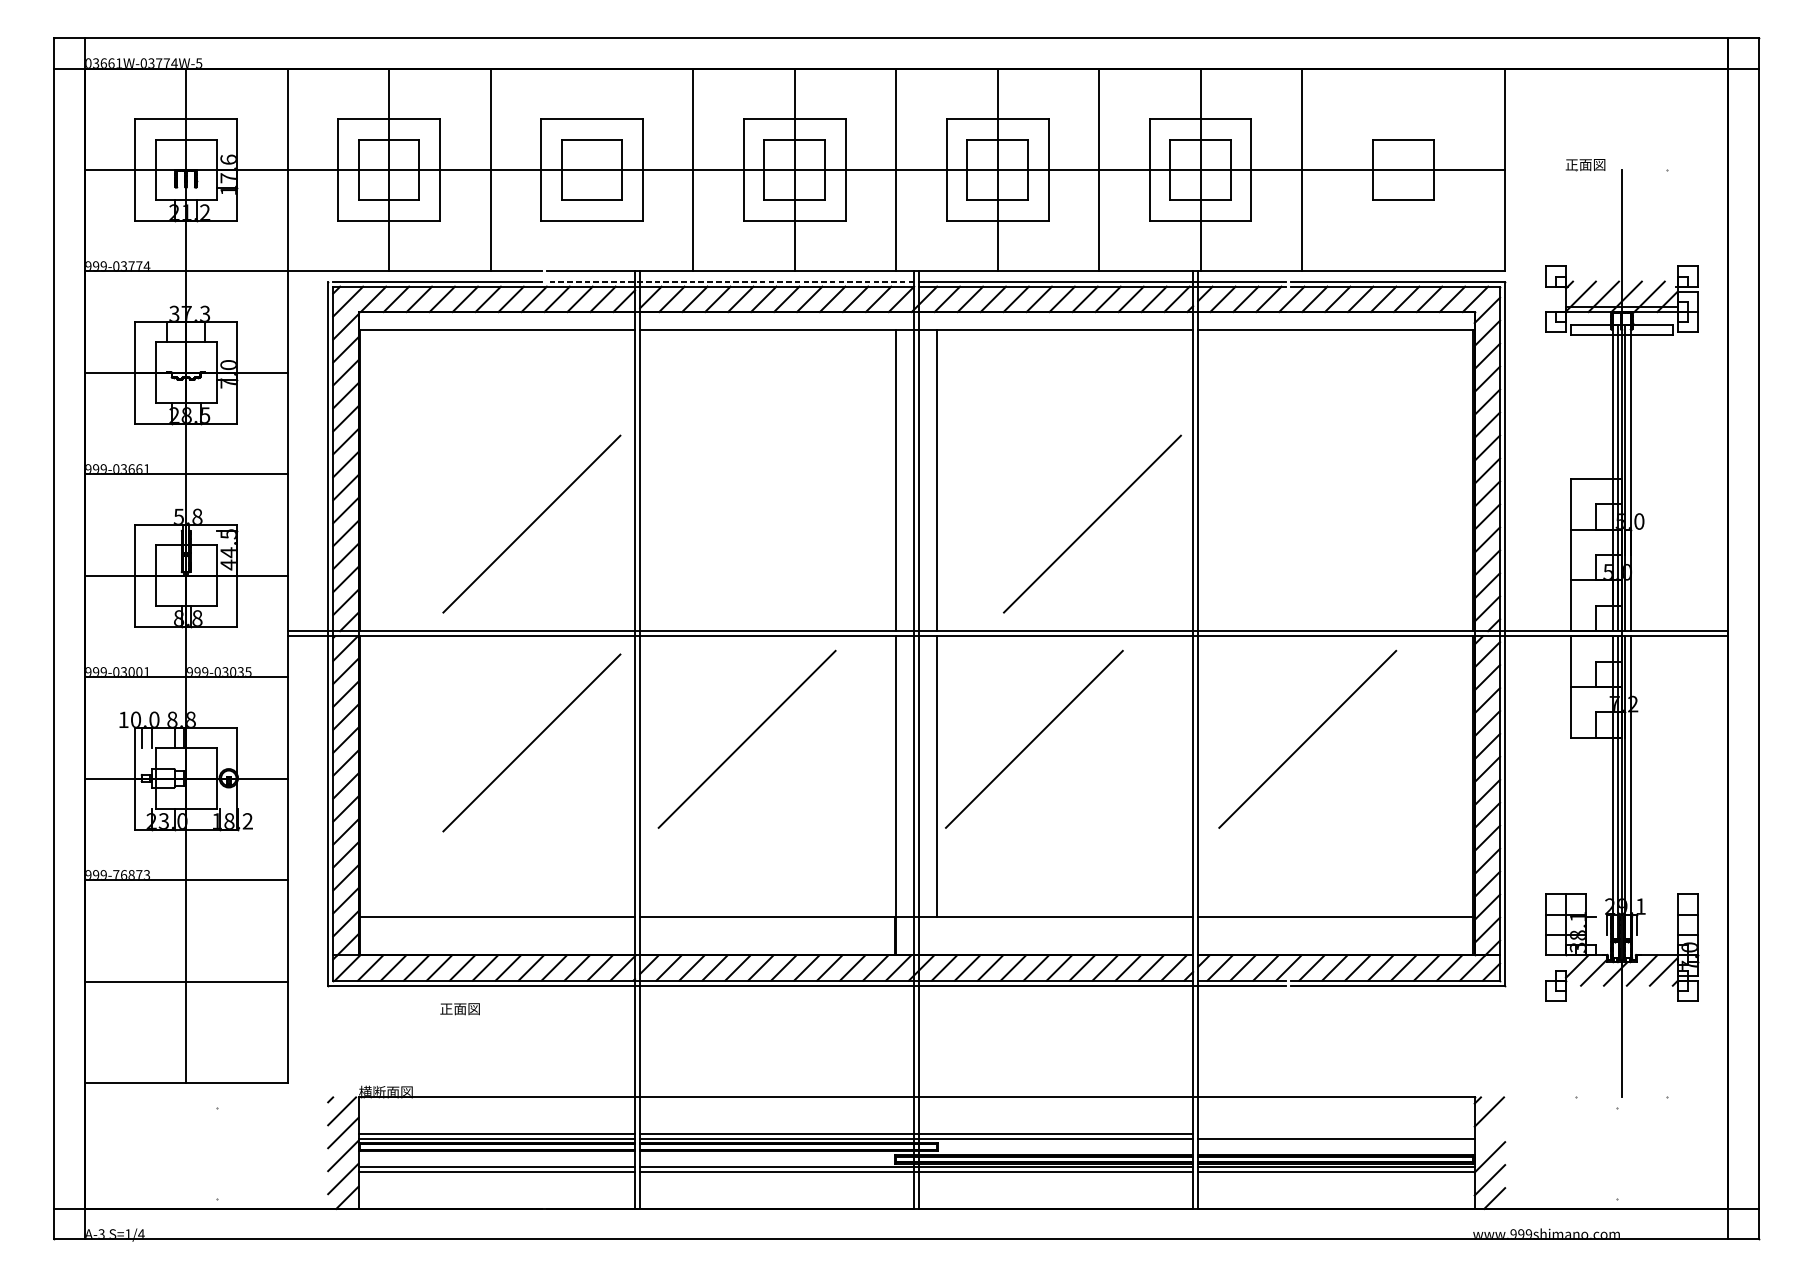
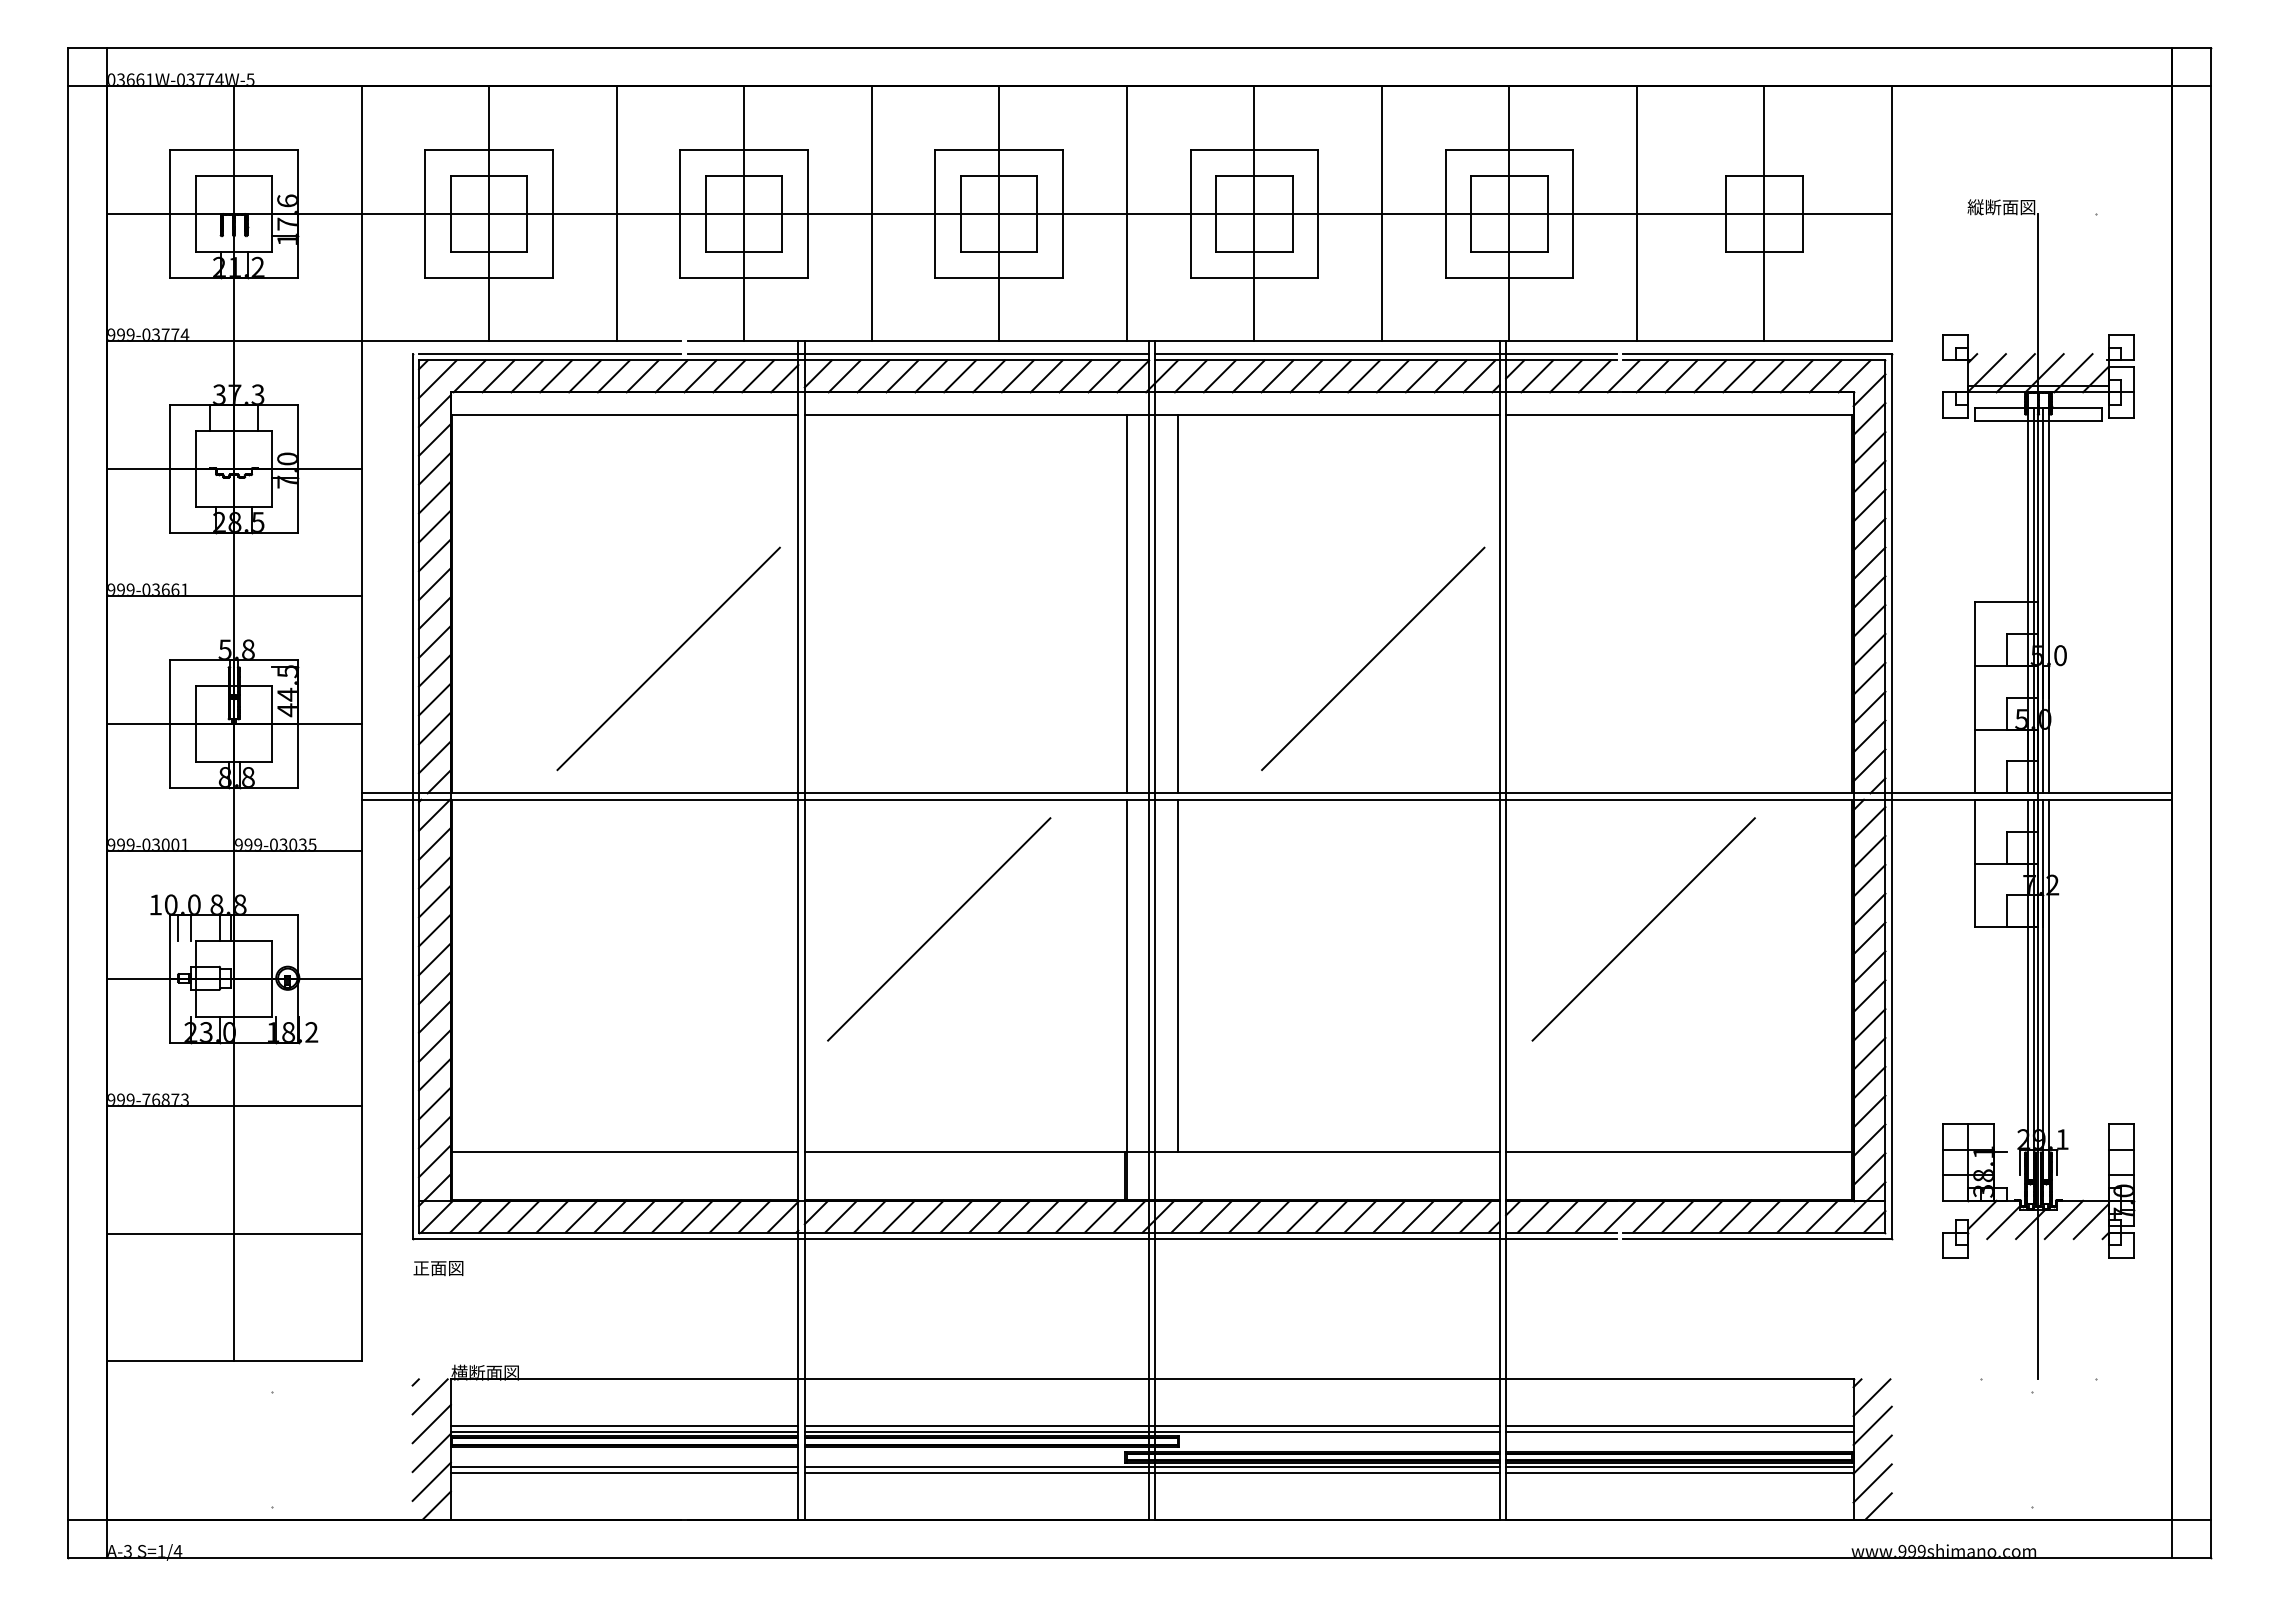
text: (1592, 164) -> (2001, 207), 正面図 -> 縦断面図
line: (592, 169) -> (744, 213), added
line: (1403, 169) -> (1764, 213), added
line: (730, 281) -> (918, 354), dashed -> solid
line: (1034, 739) -> (1300, 929), removed
line: (531, 742) -> (668, 933), removed
text: (460, 1009) -> (438, 1268), moved
line: (1336, 1134) -> (1679, 1425), added
line: (1489, 1134) -> (1872, 1425), added

